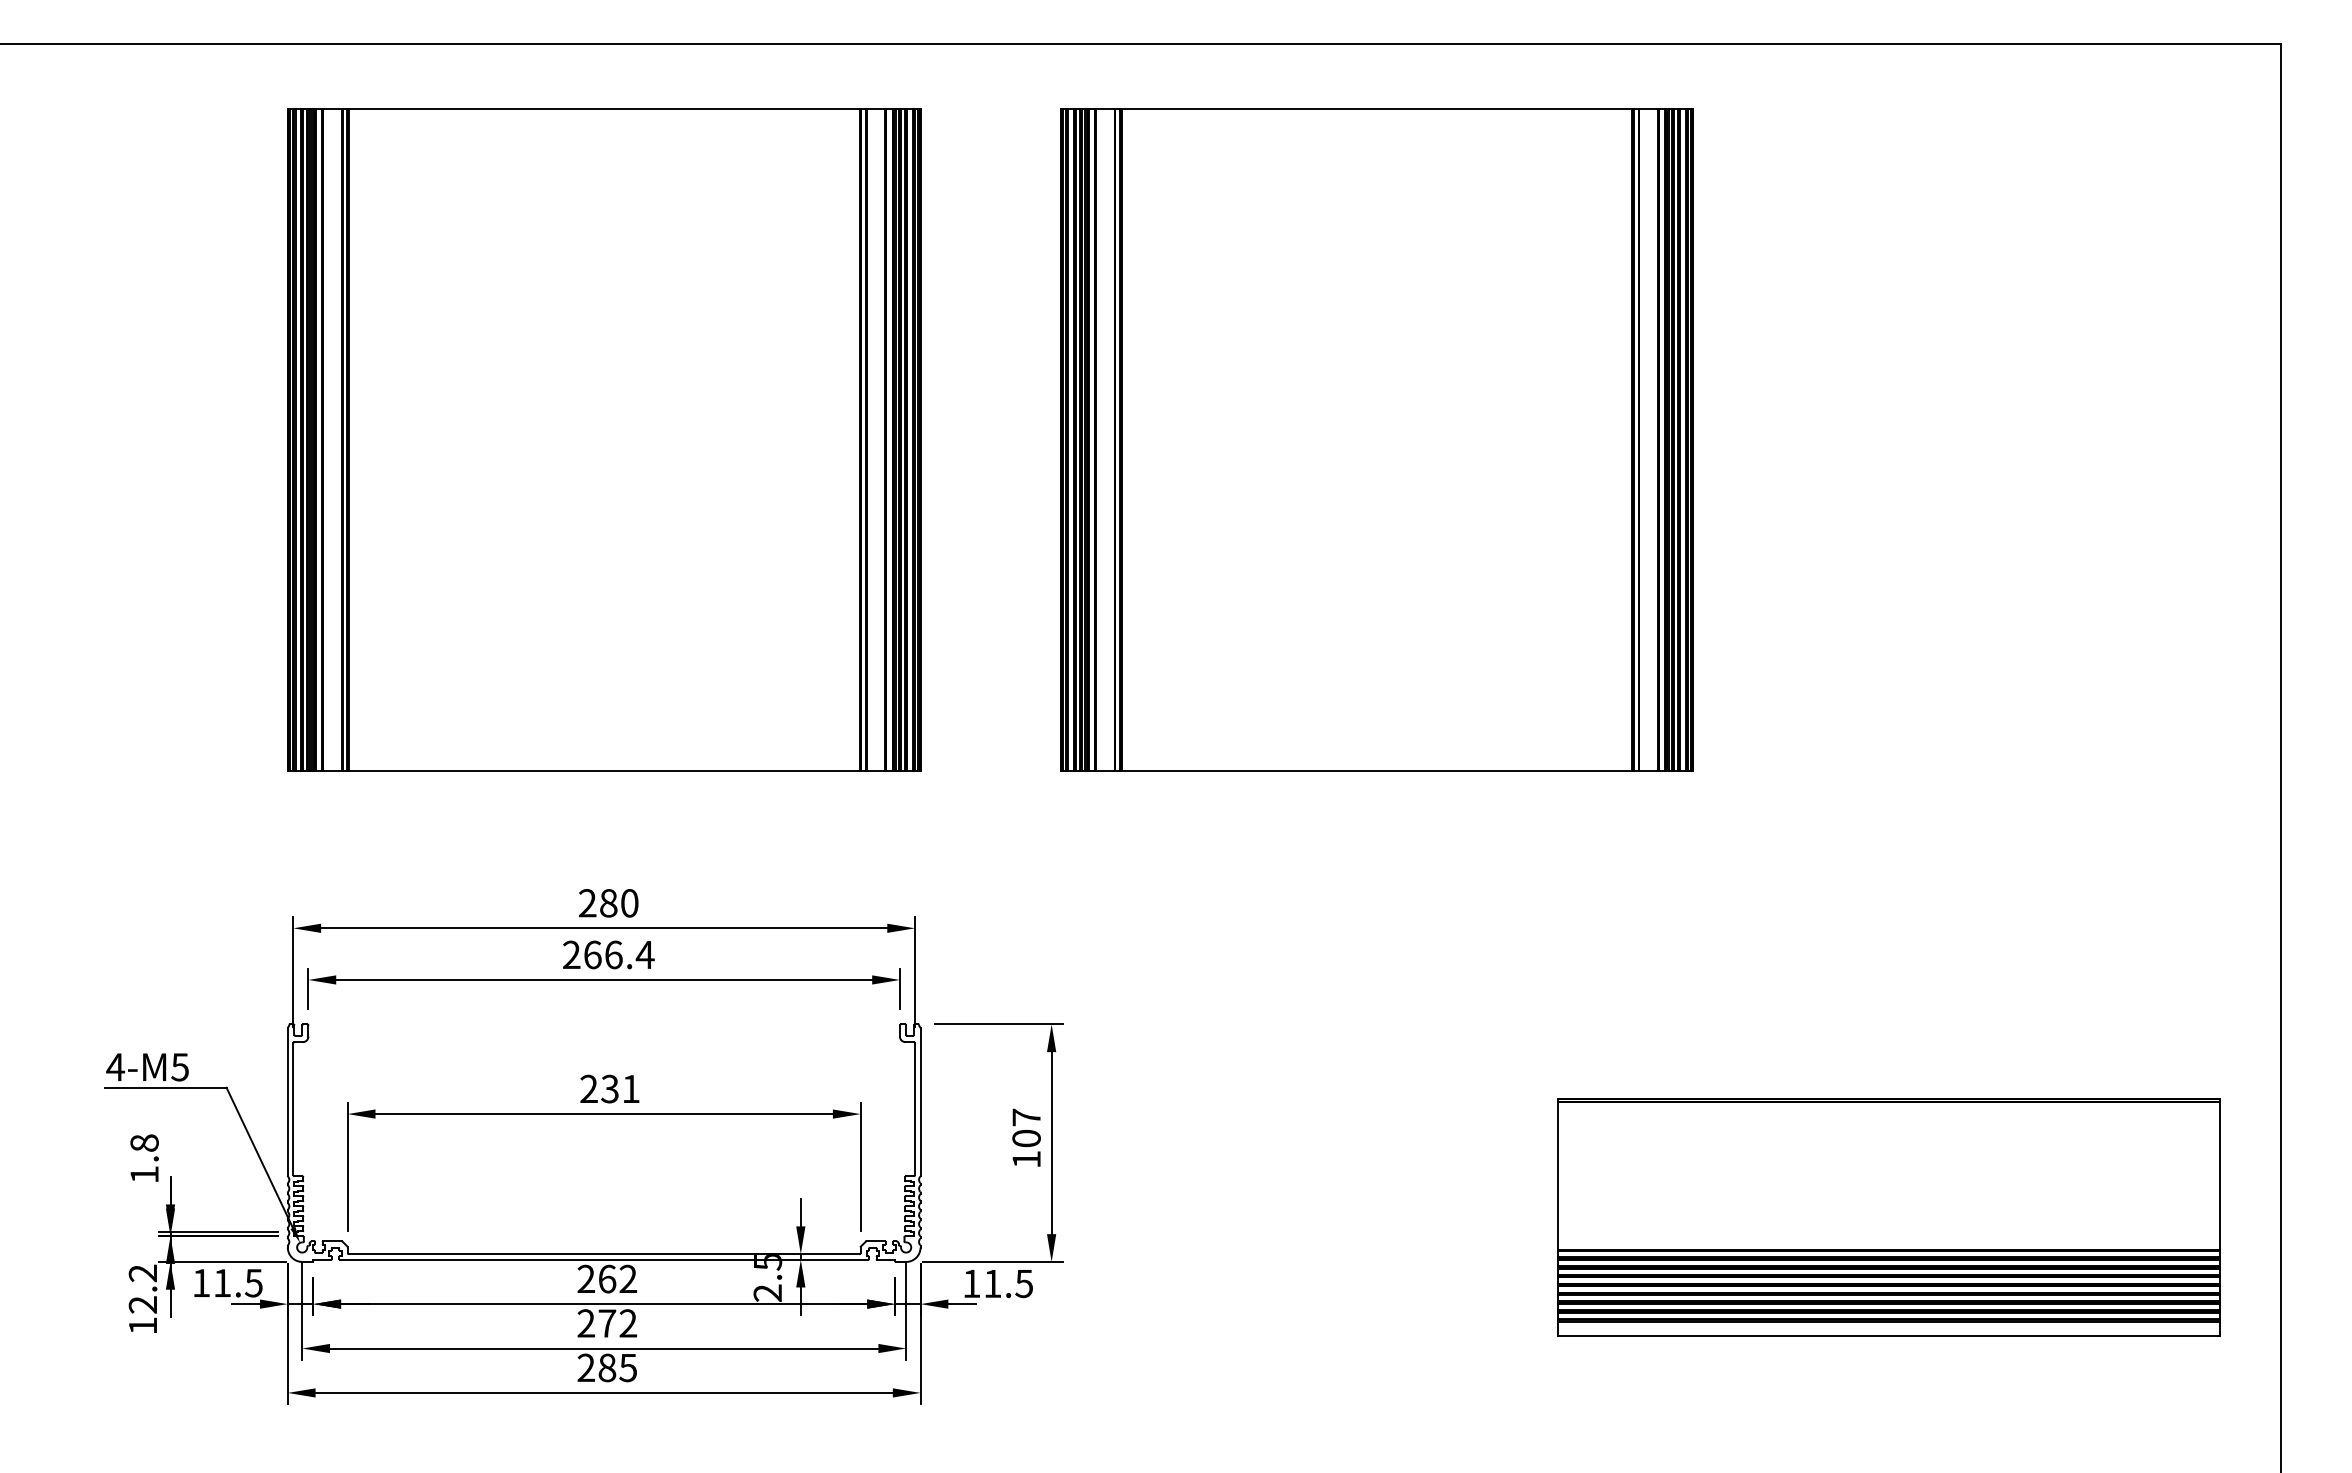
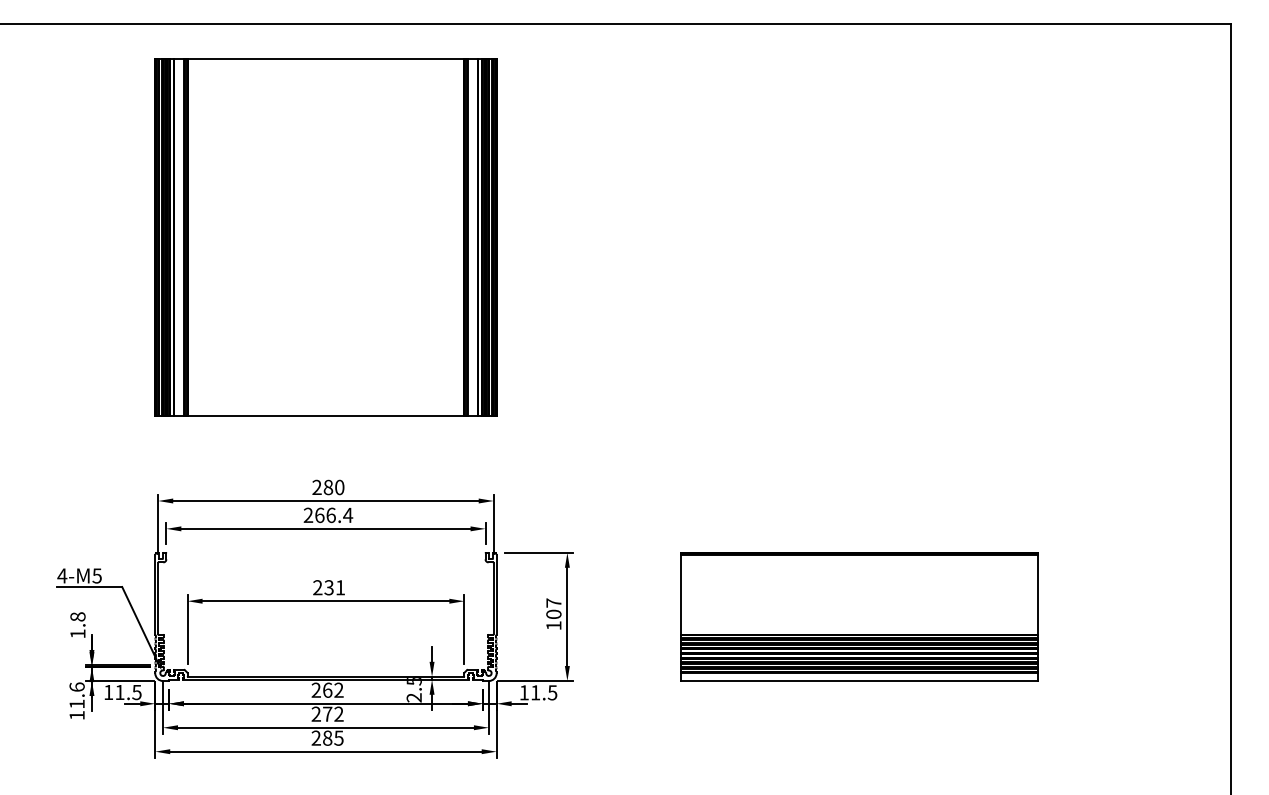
part: (1376, 439) -> (742, 237), removed
part: (1889, 1216) -> (859, 616), moved
text: (141, 1288) -> (76, 695), 12.2 -> 11.6

